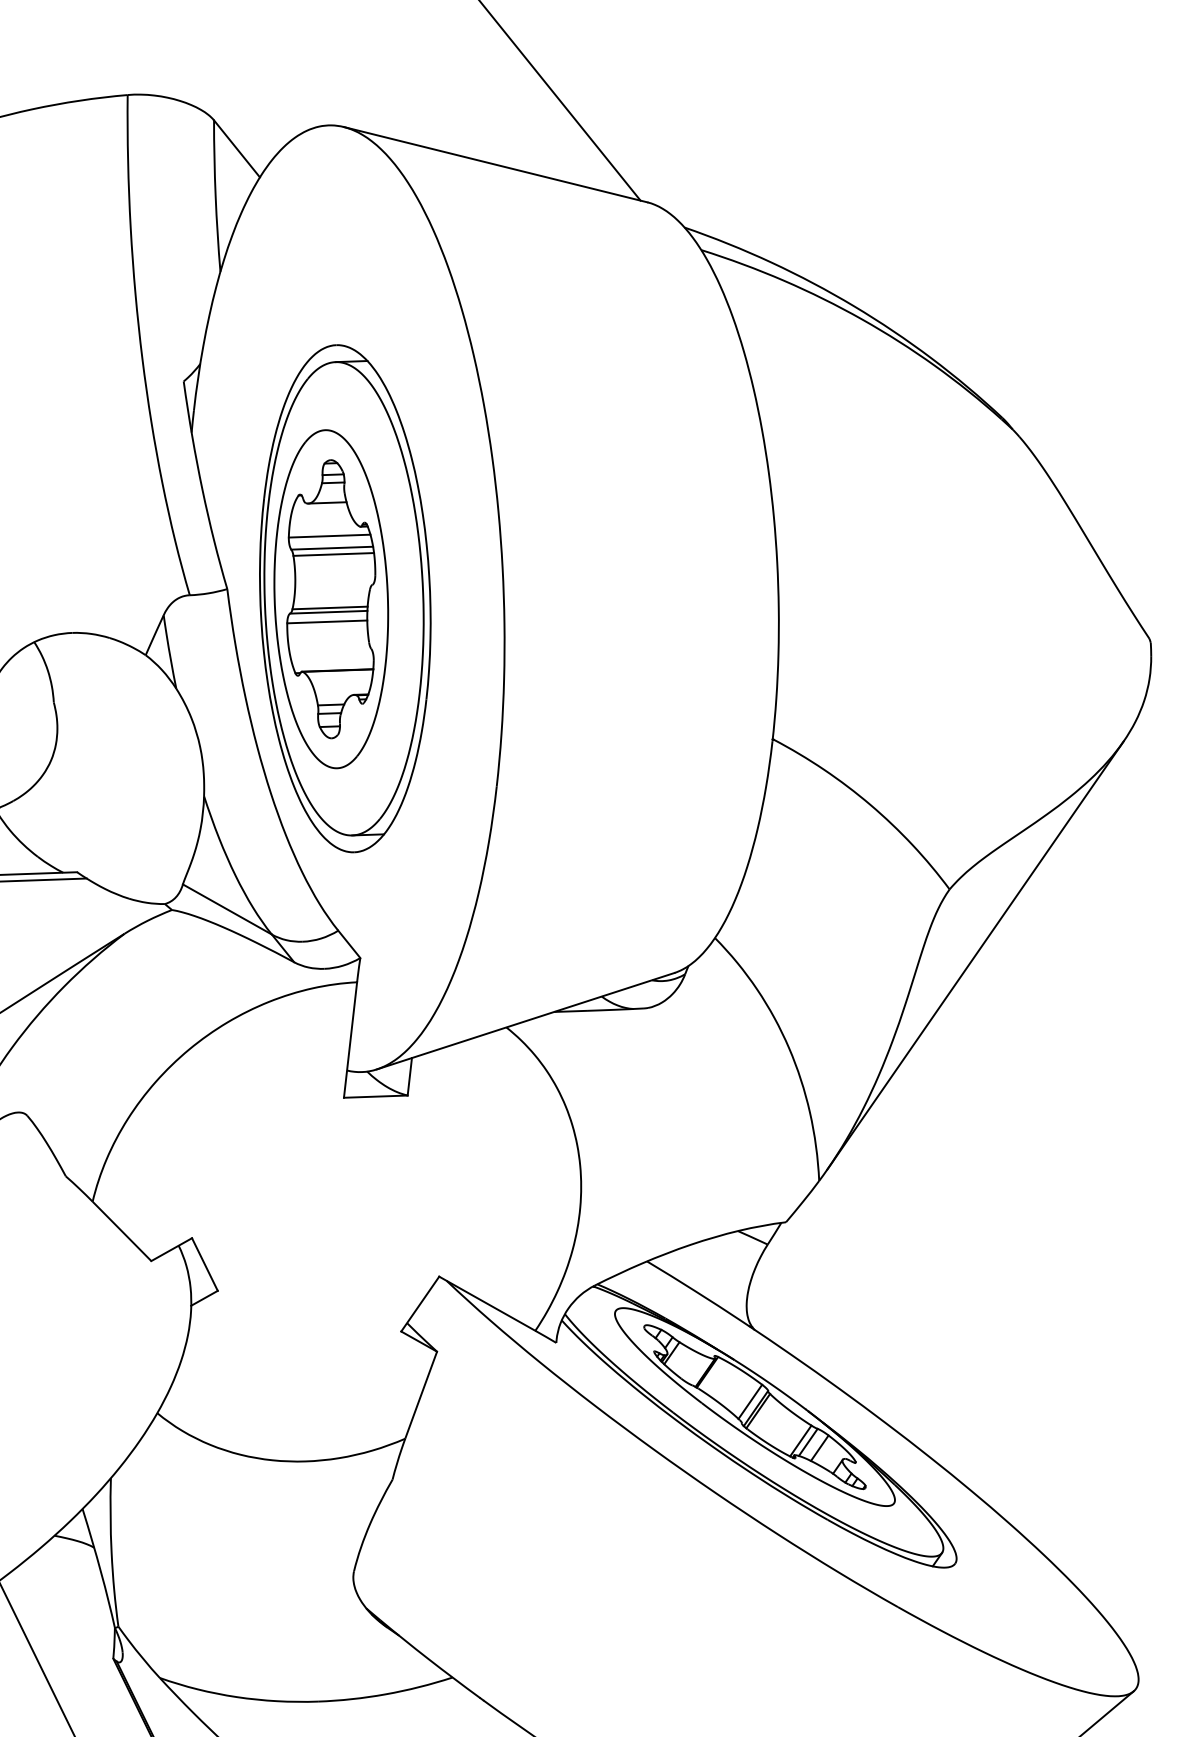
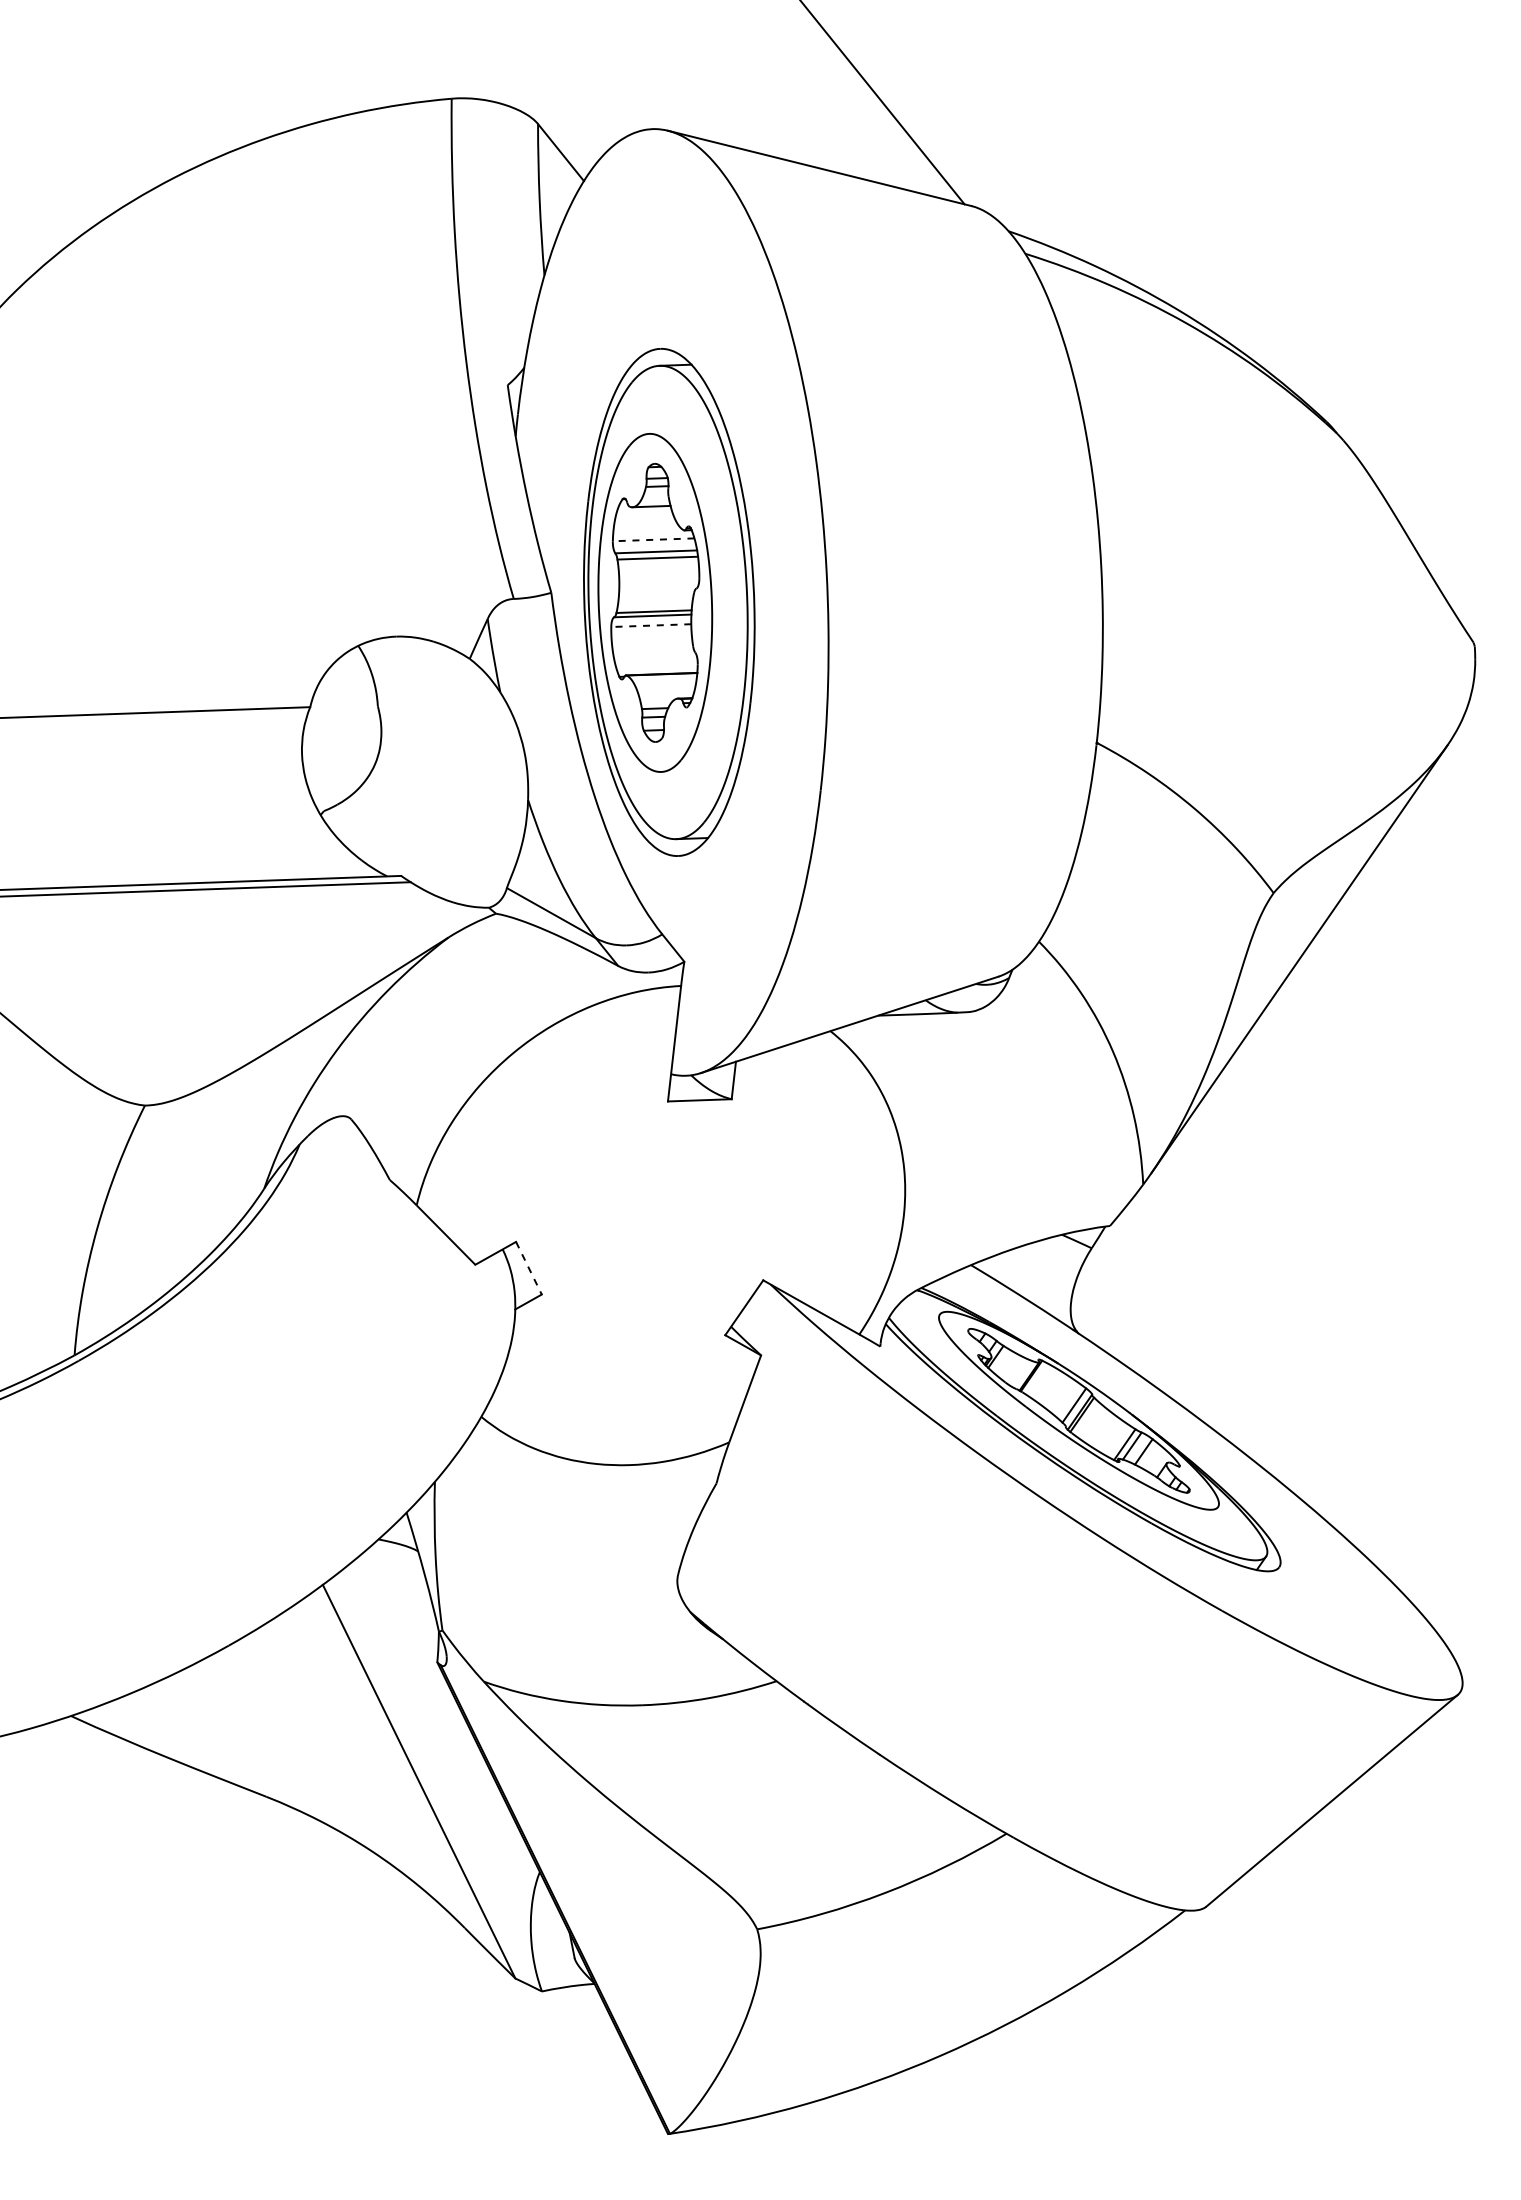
line: (329, 535) -> (653, 539), solid -> dashed
line: (326, 621) -> (650, 625), solid -> dashed
line: (205, 1264) -> (529, 1268), solid -> dashed

